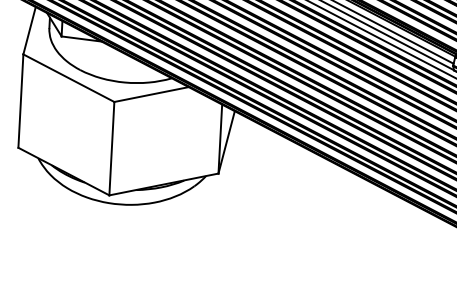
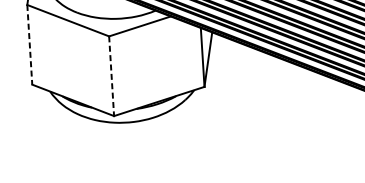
line: (20, 101) -> (29, 45), solid -> dashed
line: (111, 148) -> (111, 76), solid -> dashed

